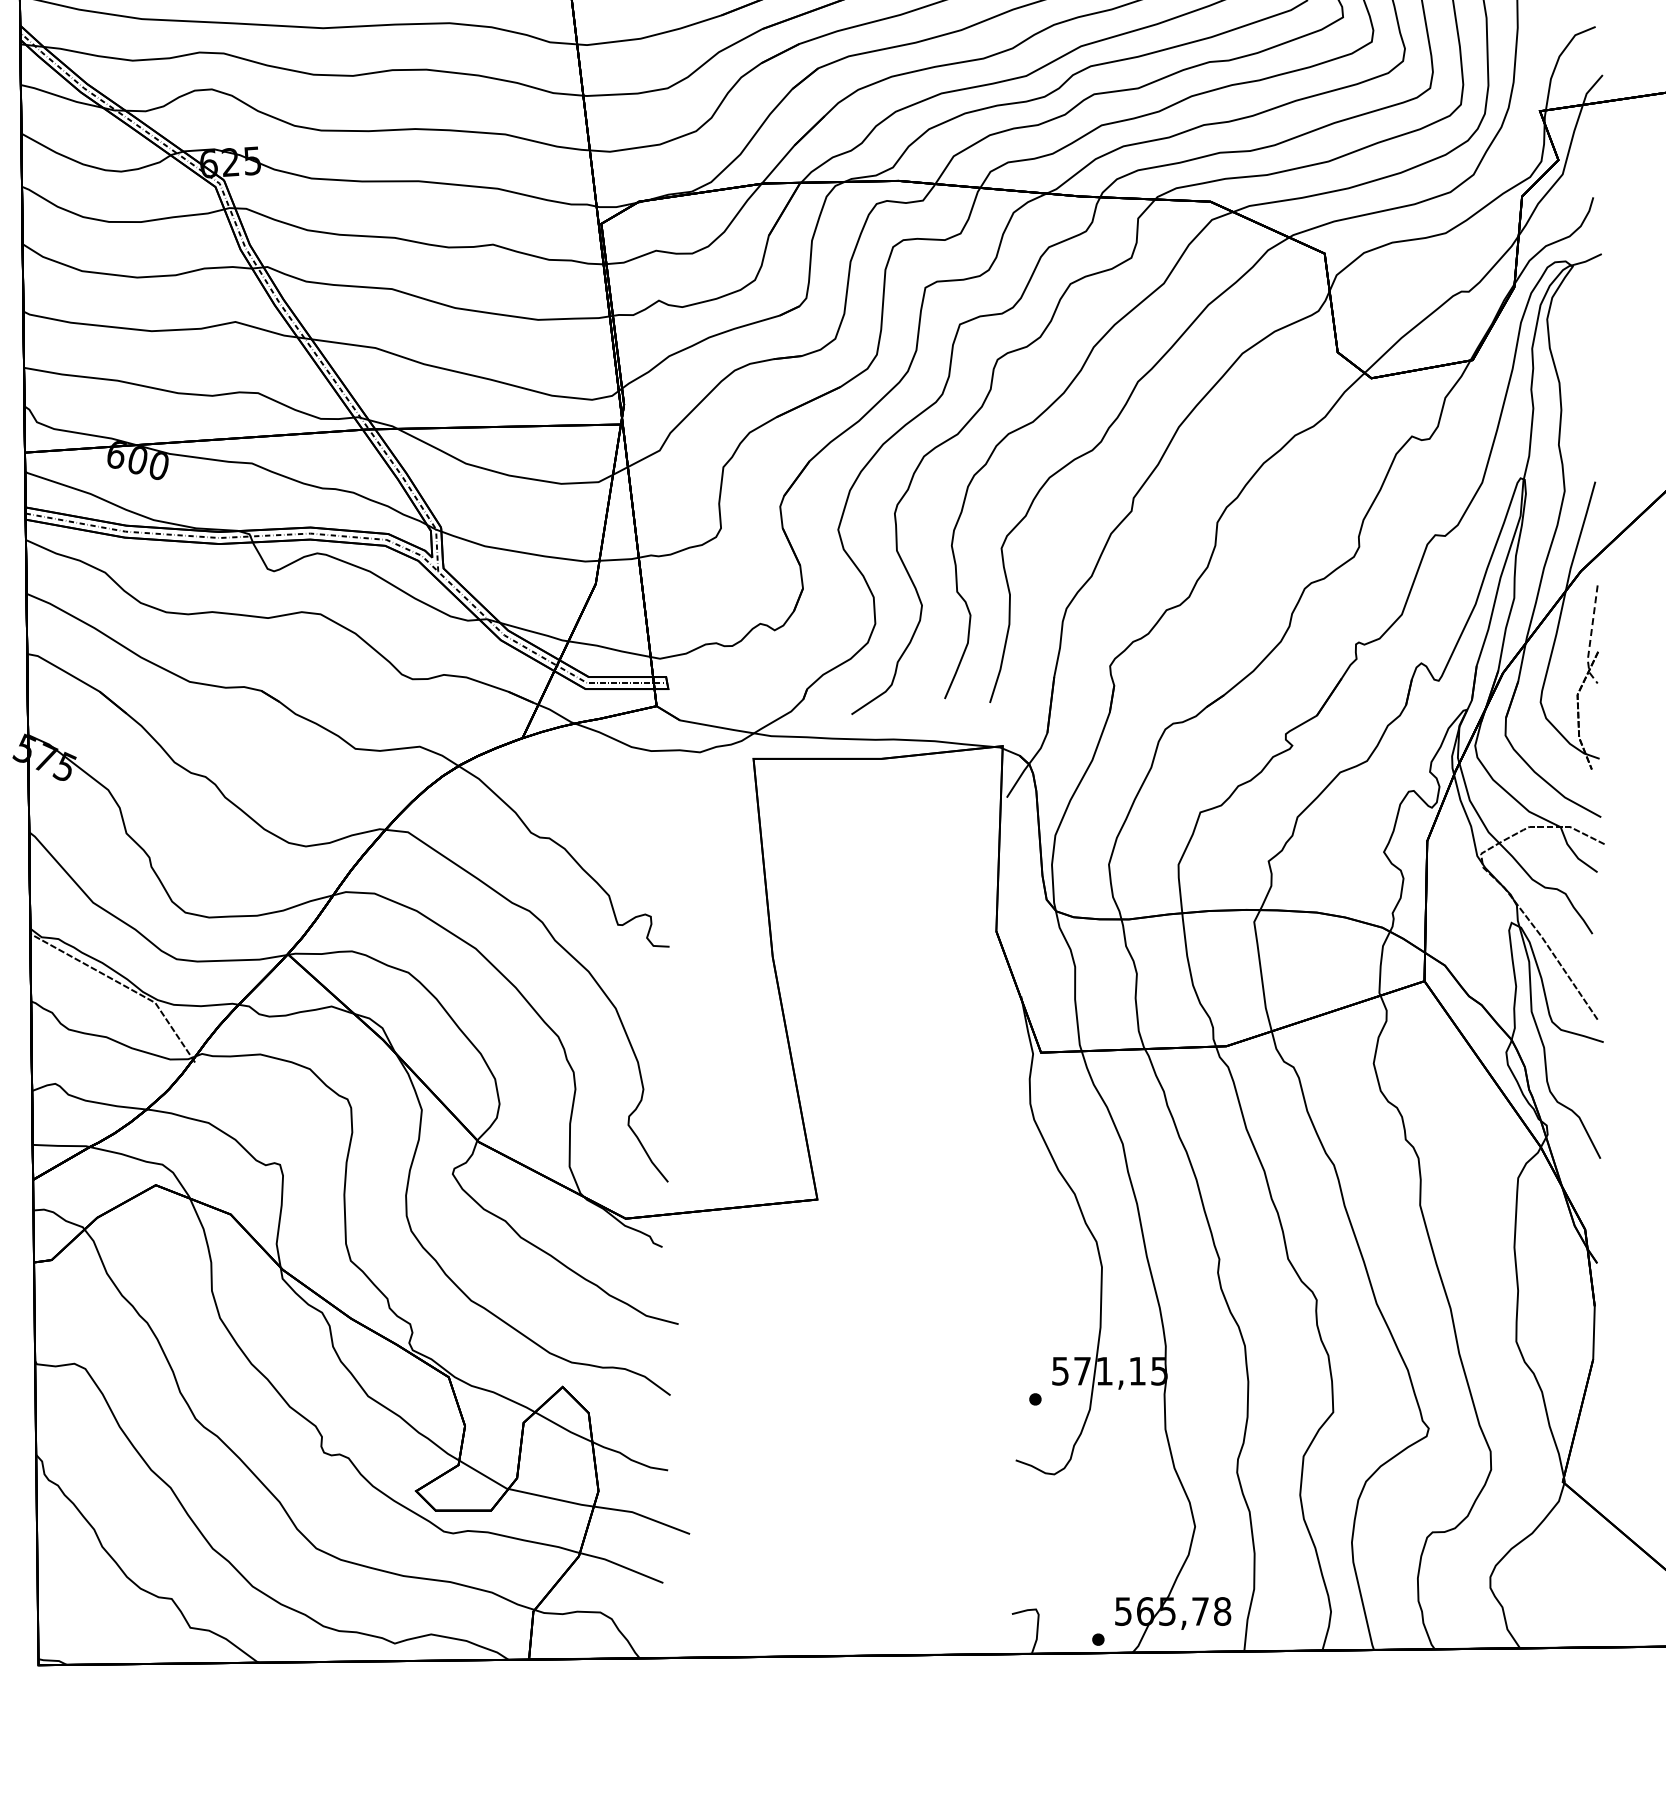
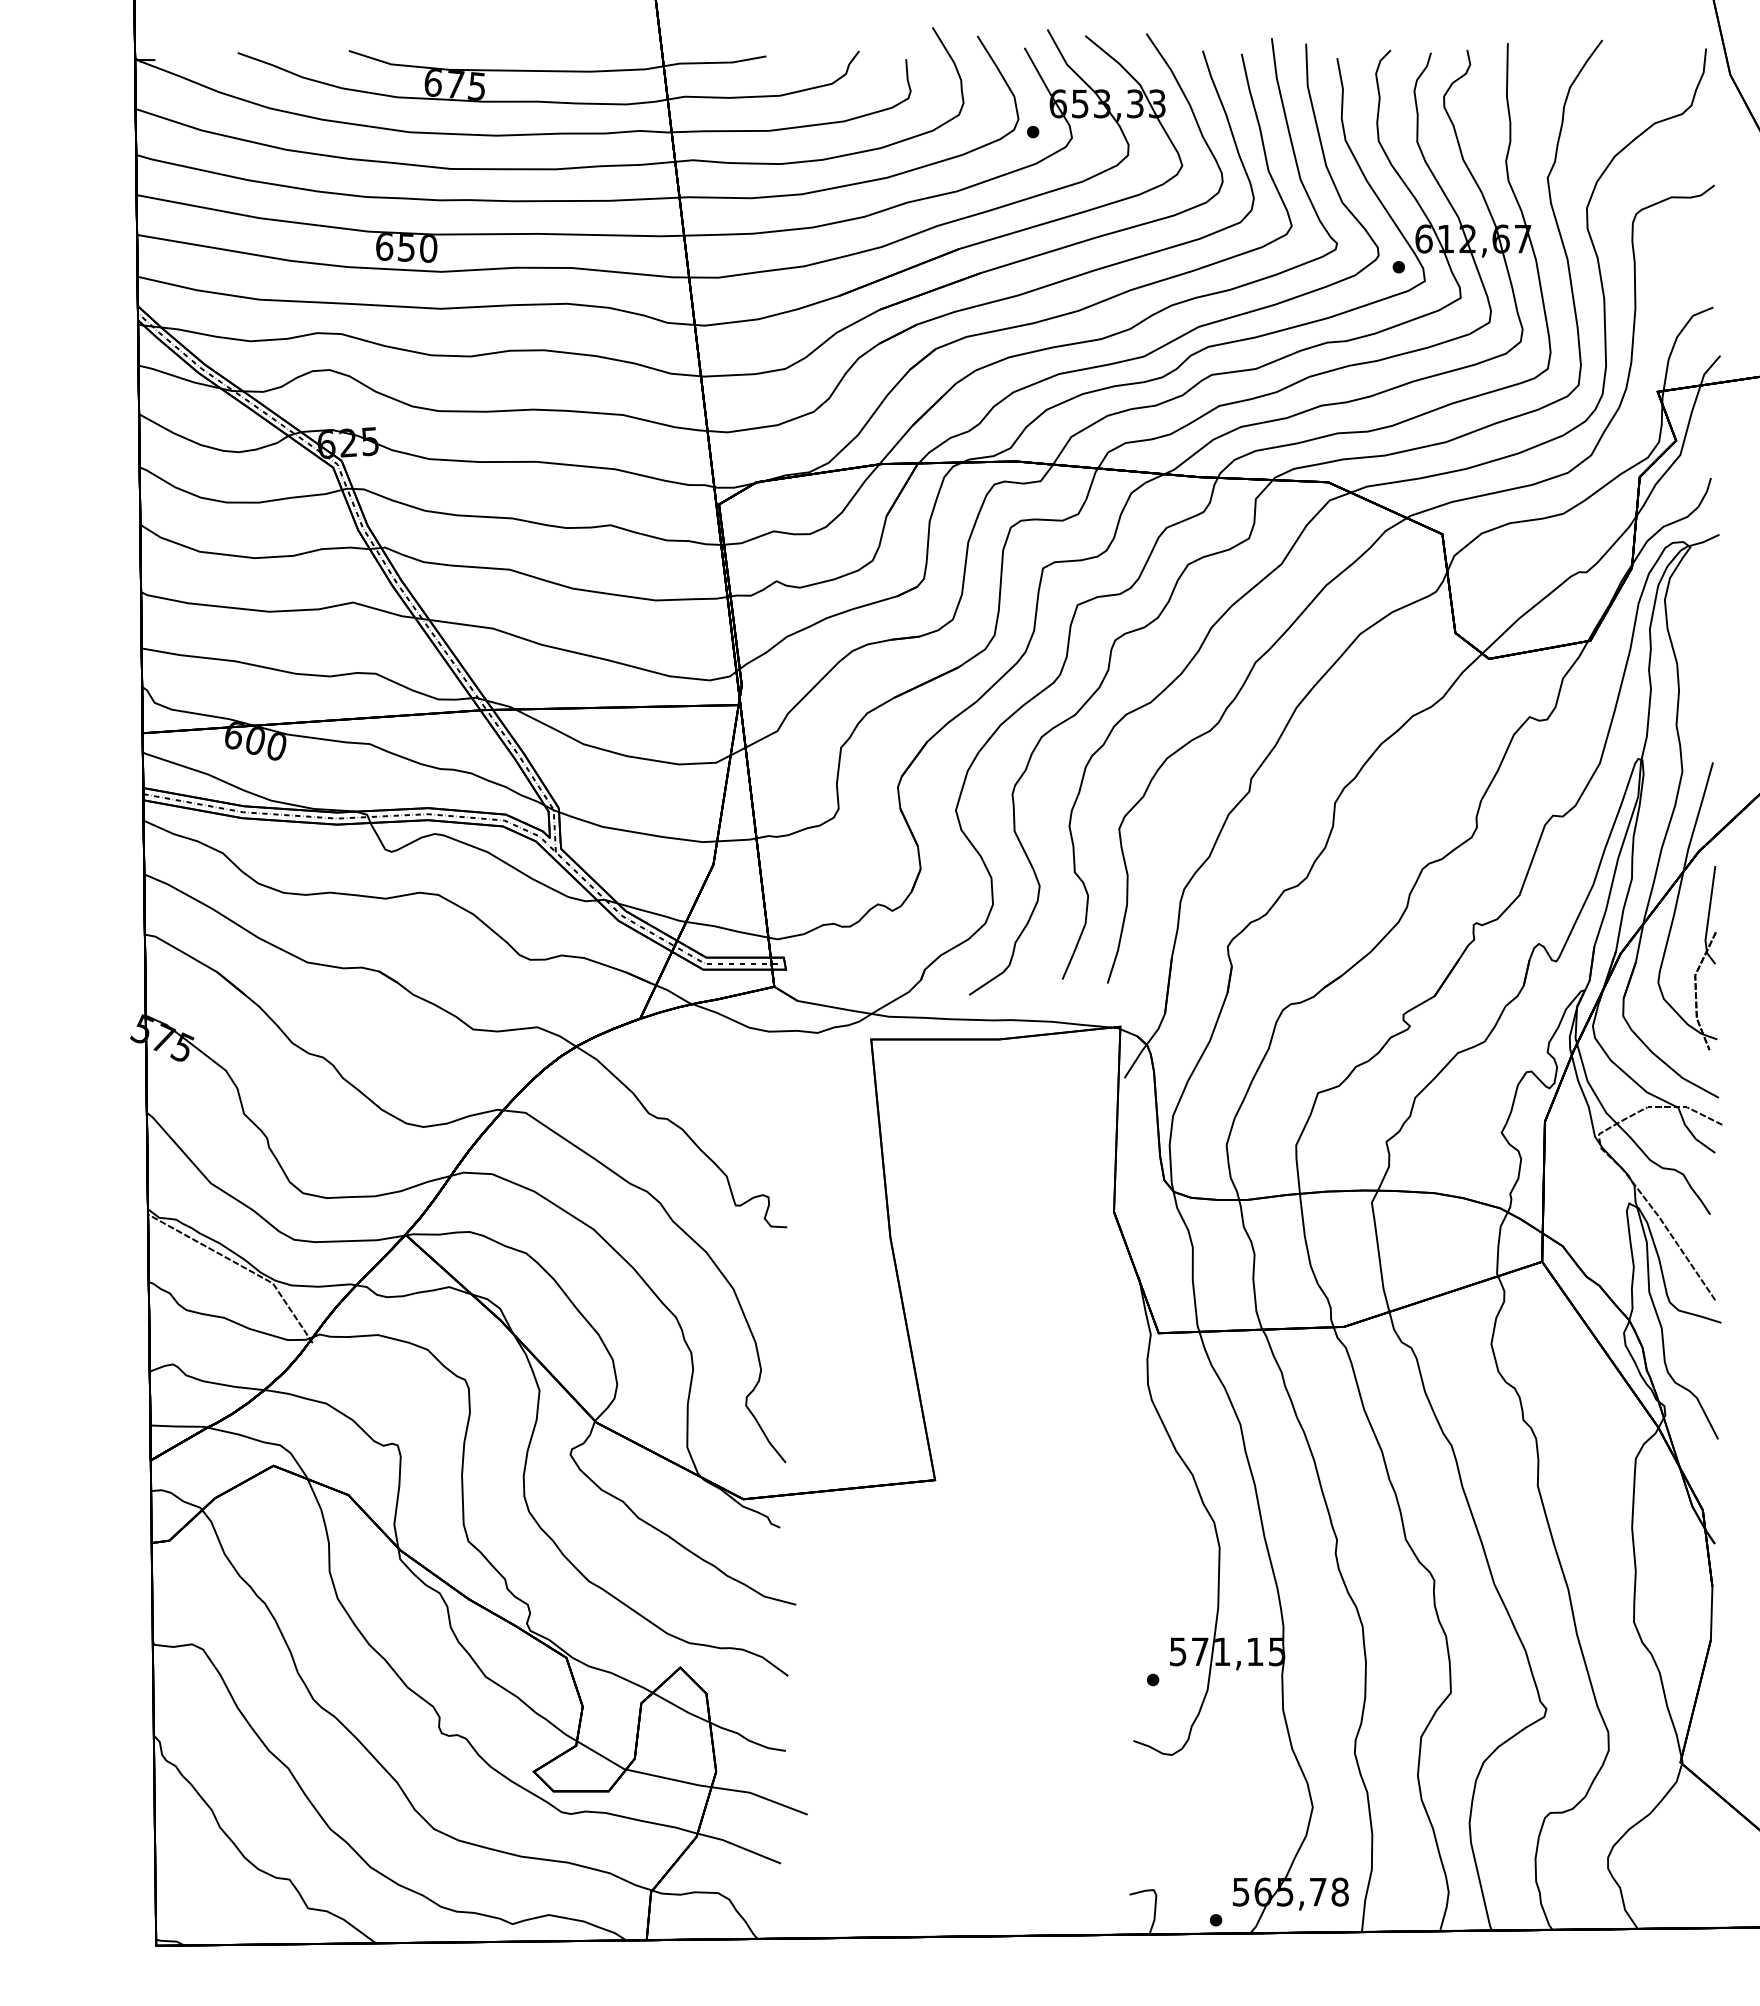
line: (1590, 636) -> (1708, 917), dashed -> solid

